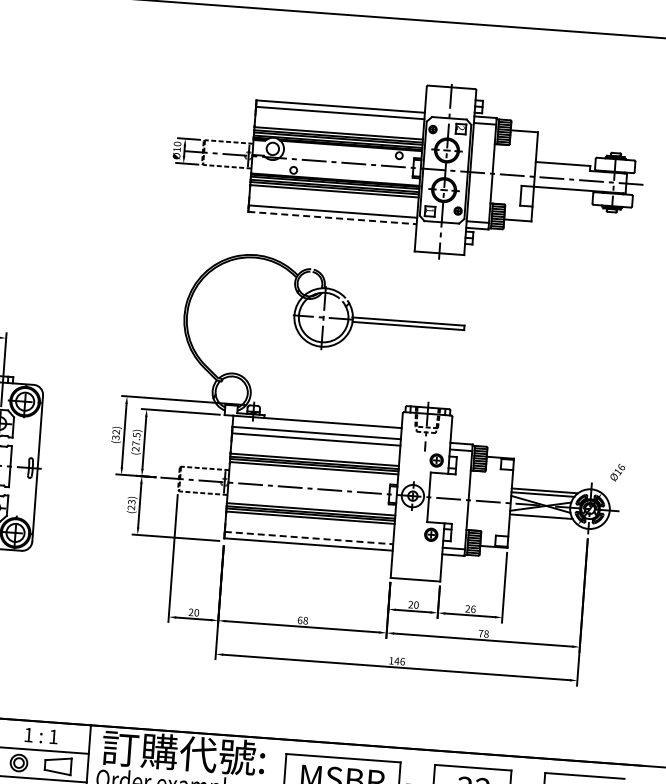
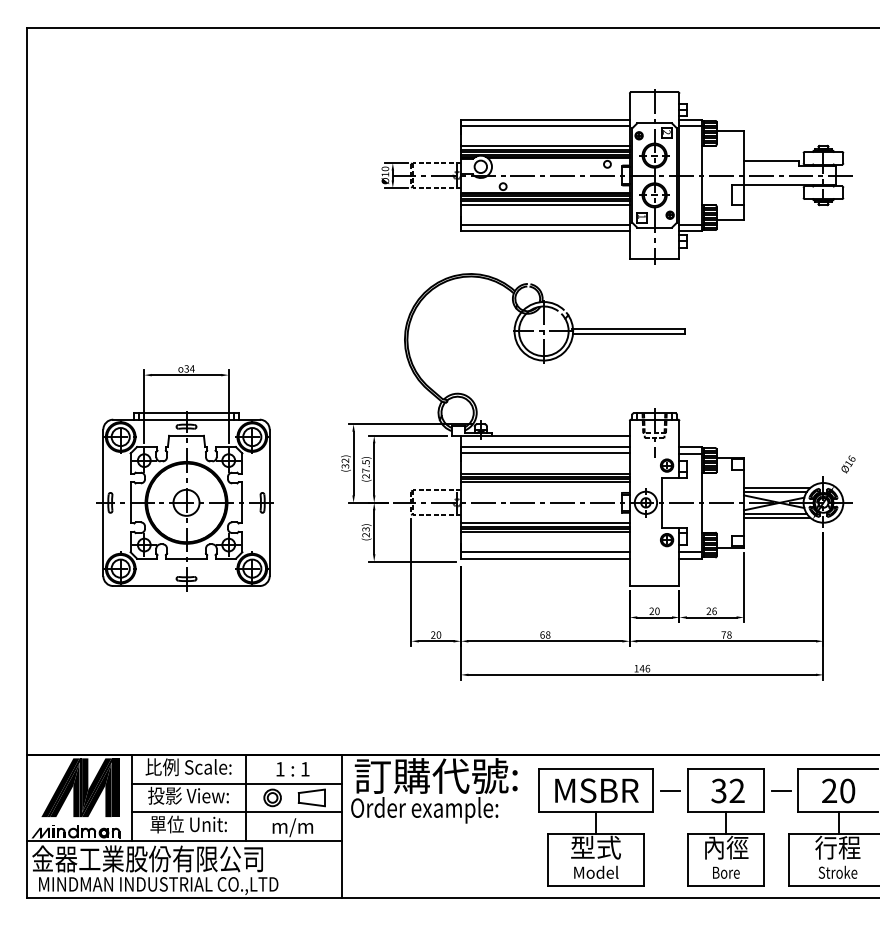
line: (332, 218) -> (545, 231), dashed -> solid
line: (543, 520) -> (777, 517), added
line: (309, 538) -> (545, 552), dashed -> solid

